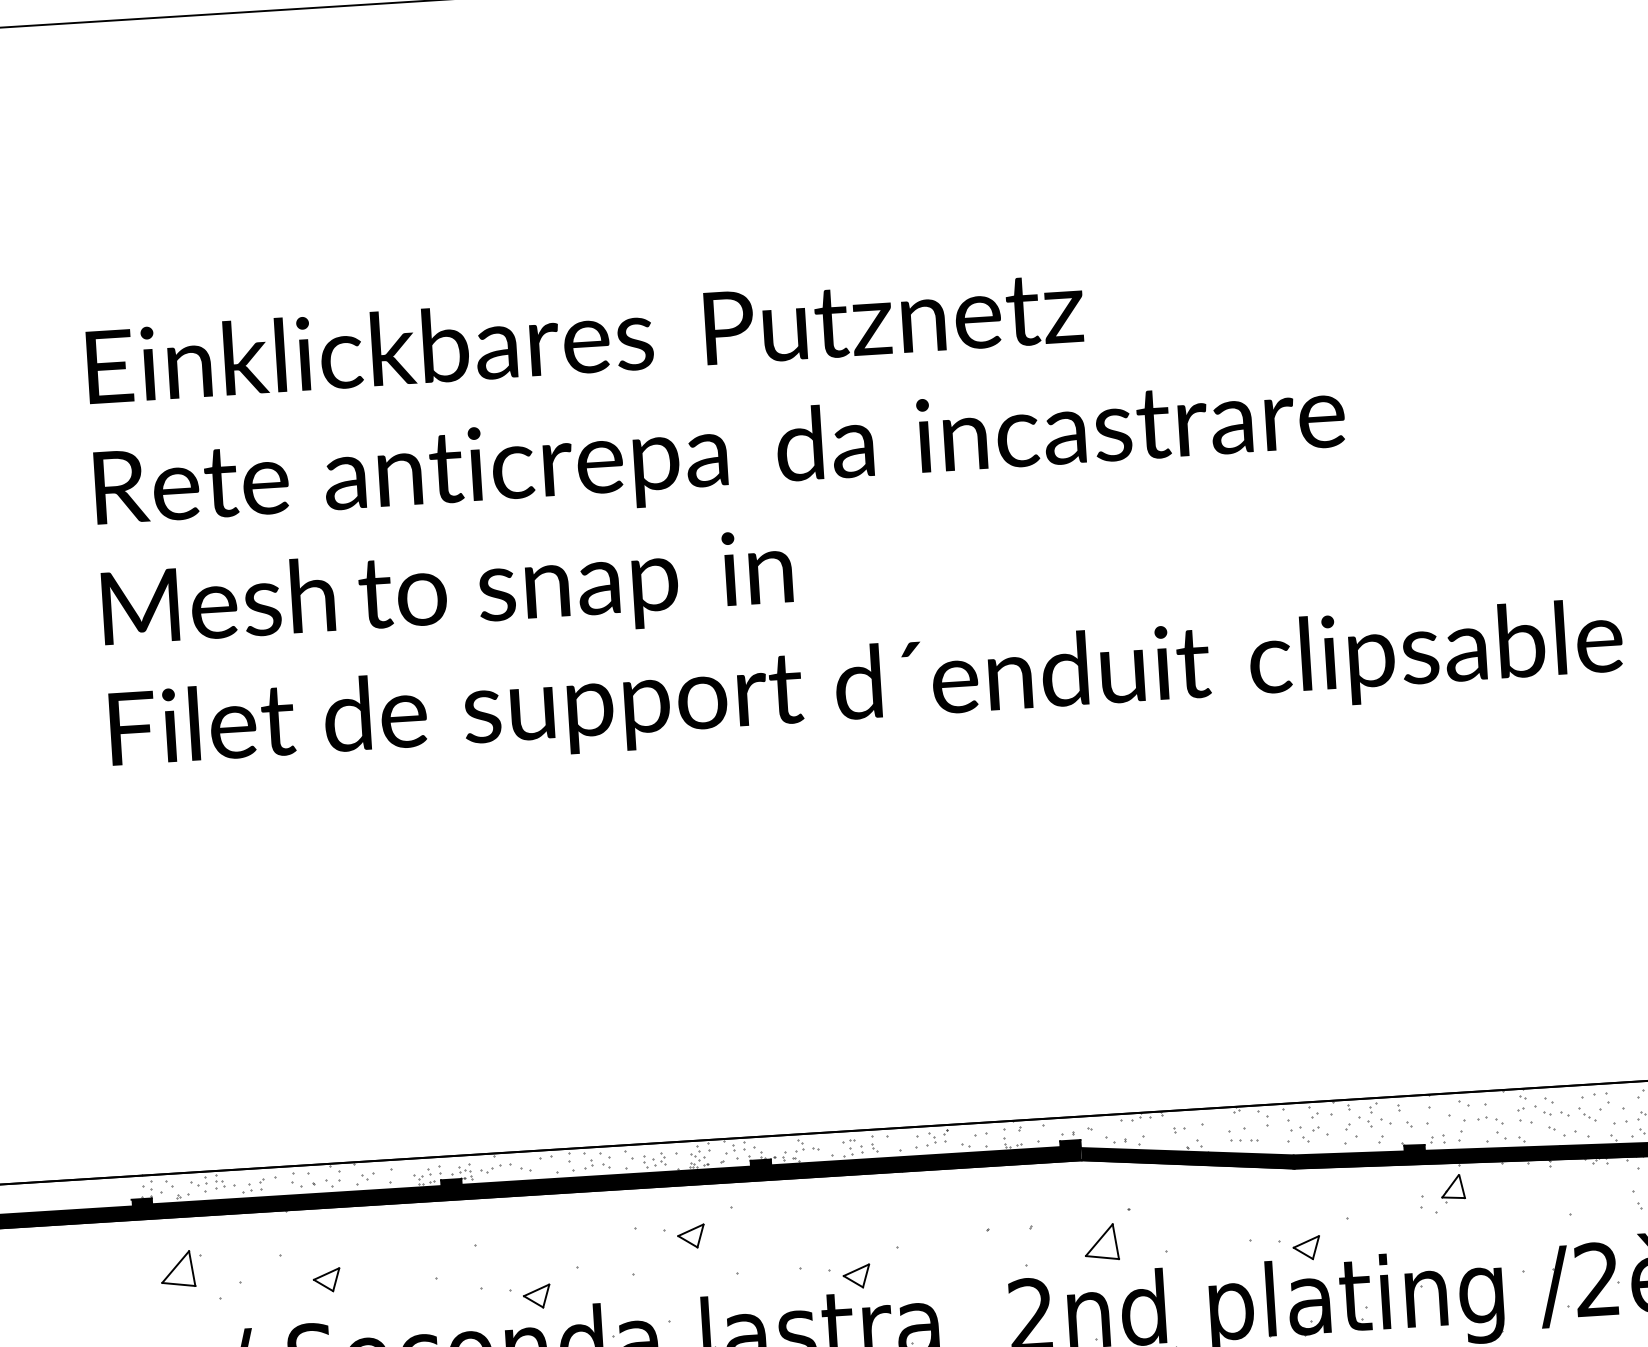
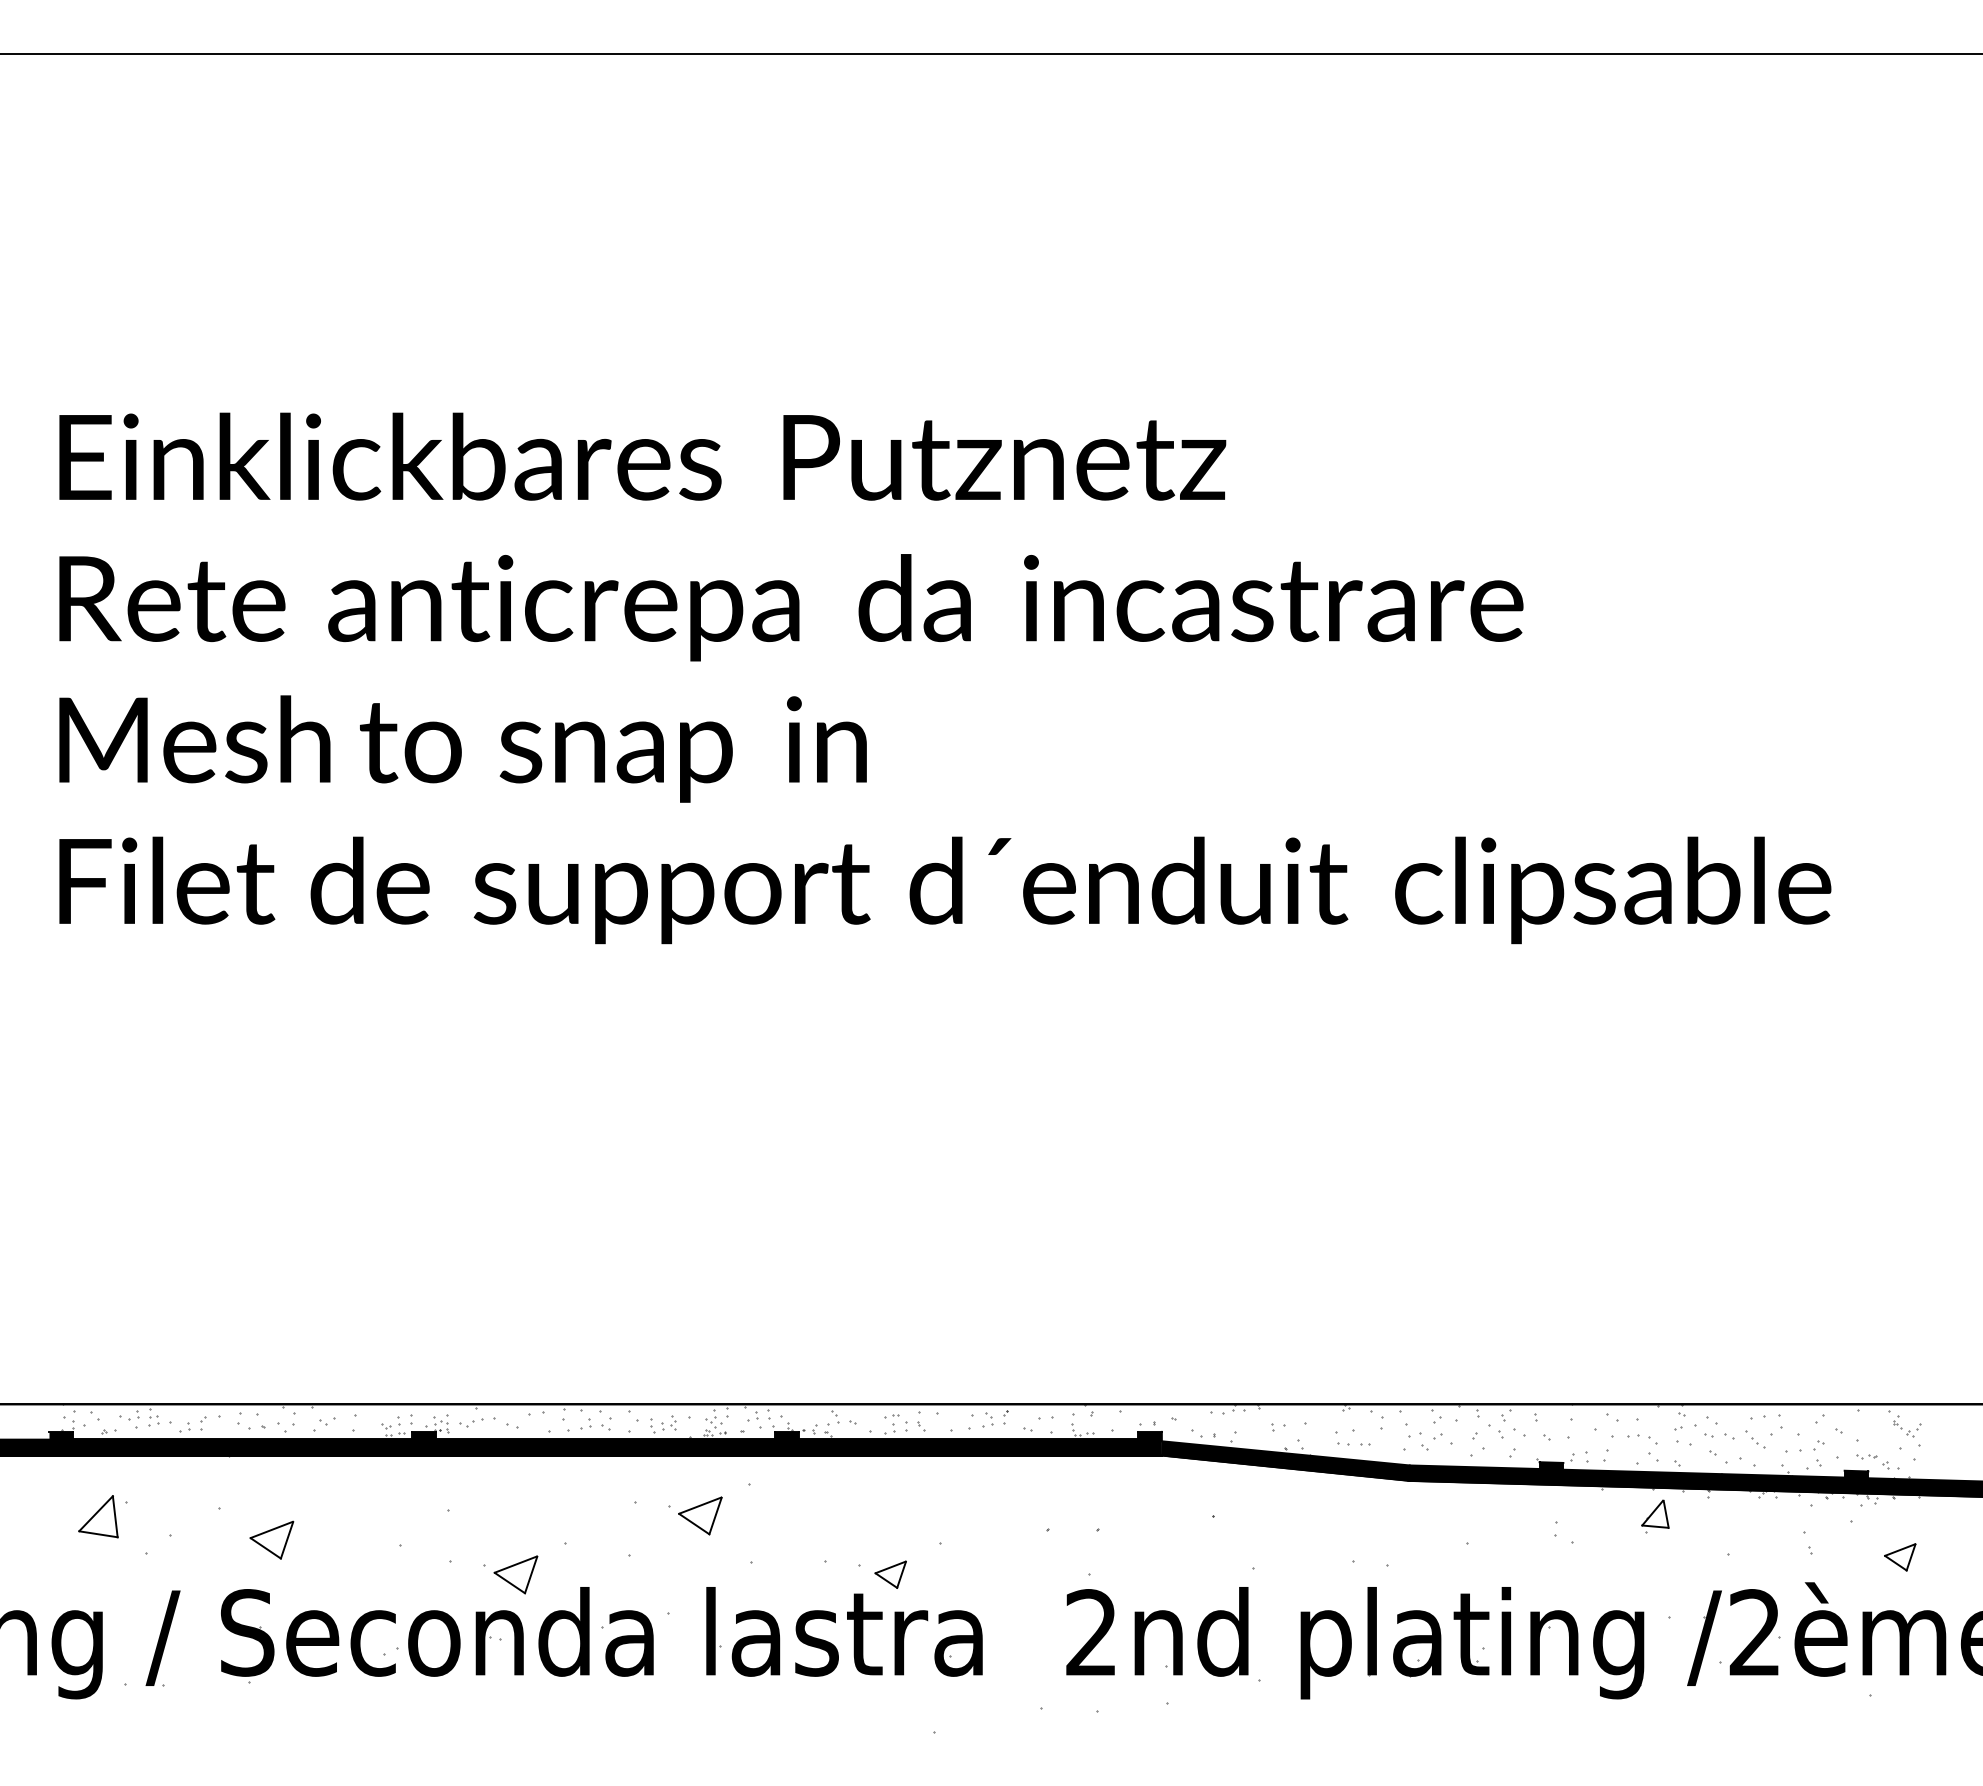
part: (1453, 1189) -> (1655, 1516), moved
part: (691, 1236) -> (700, 1515), size x1.4
part: (1101, 1242) -> (1178, 1552), removed
part: (1306, 1247) -> (1418, 1574), removed
part: (326, 1280) -> (271, 1540), size x1.4
part: (536, 1296) -> (515, 1574), size x1.4

